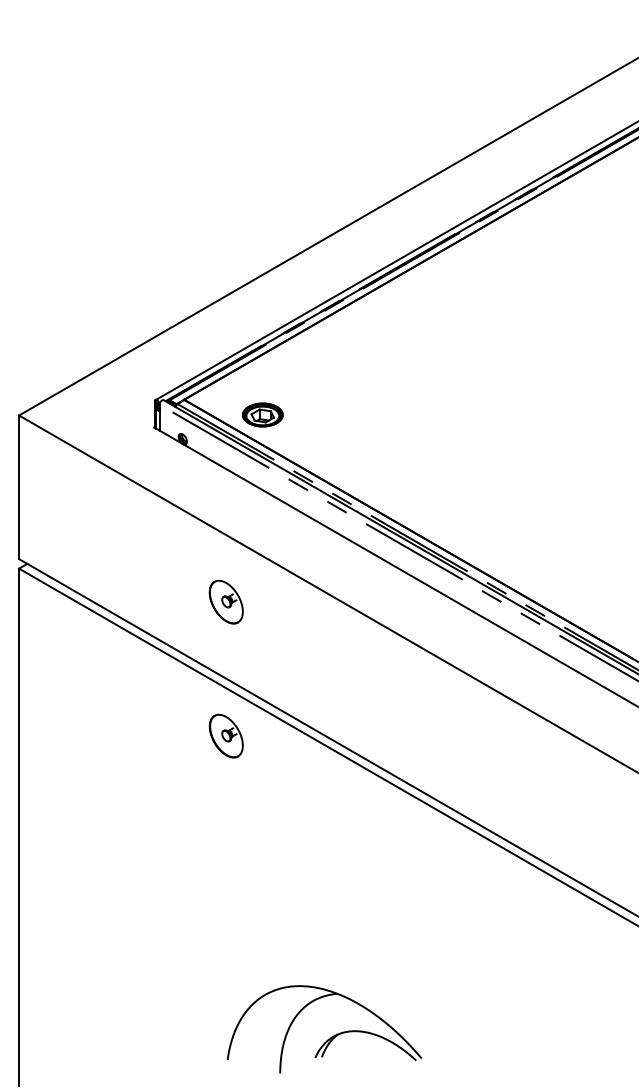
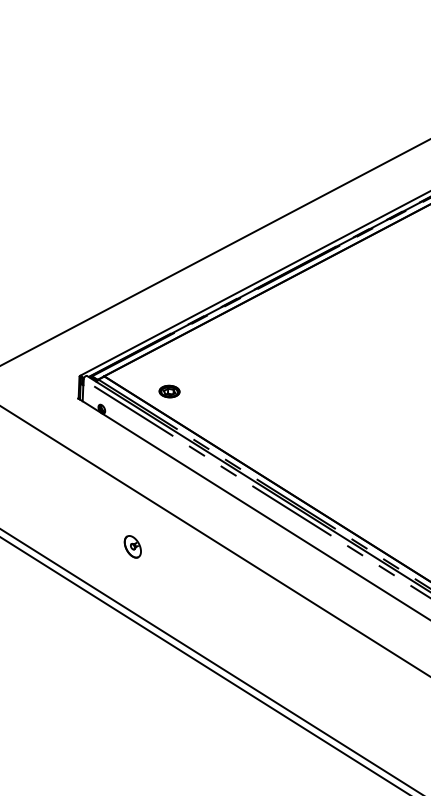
part: (262, 414) -> (169, 391), size x0.6
part: (225, 601) -> (132, 546), size x0.6
part: (225, 735) -> (128, 658), removed

